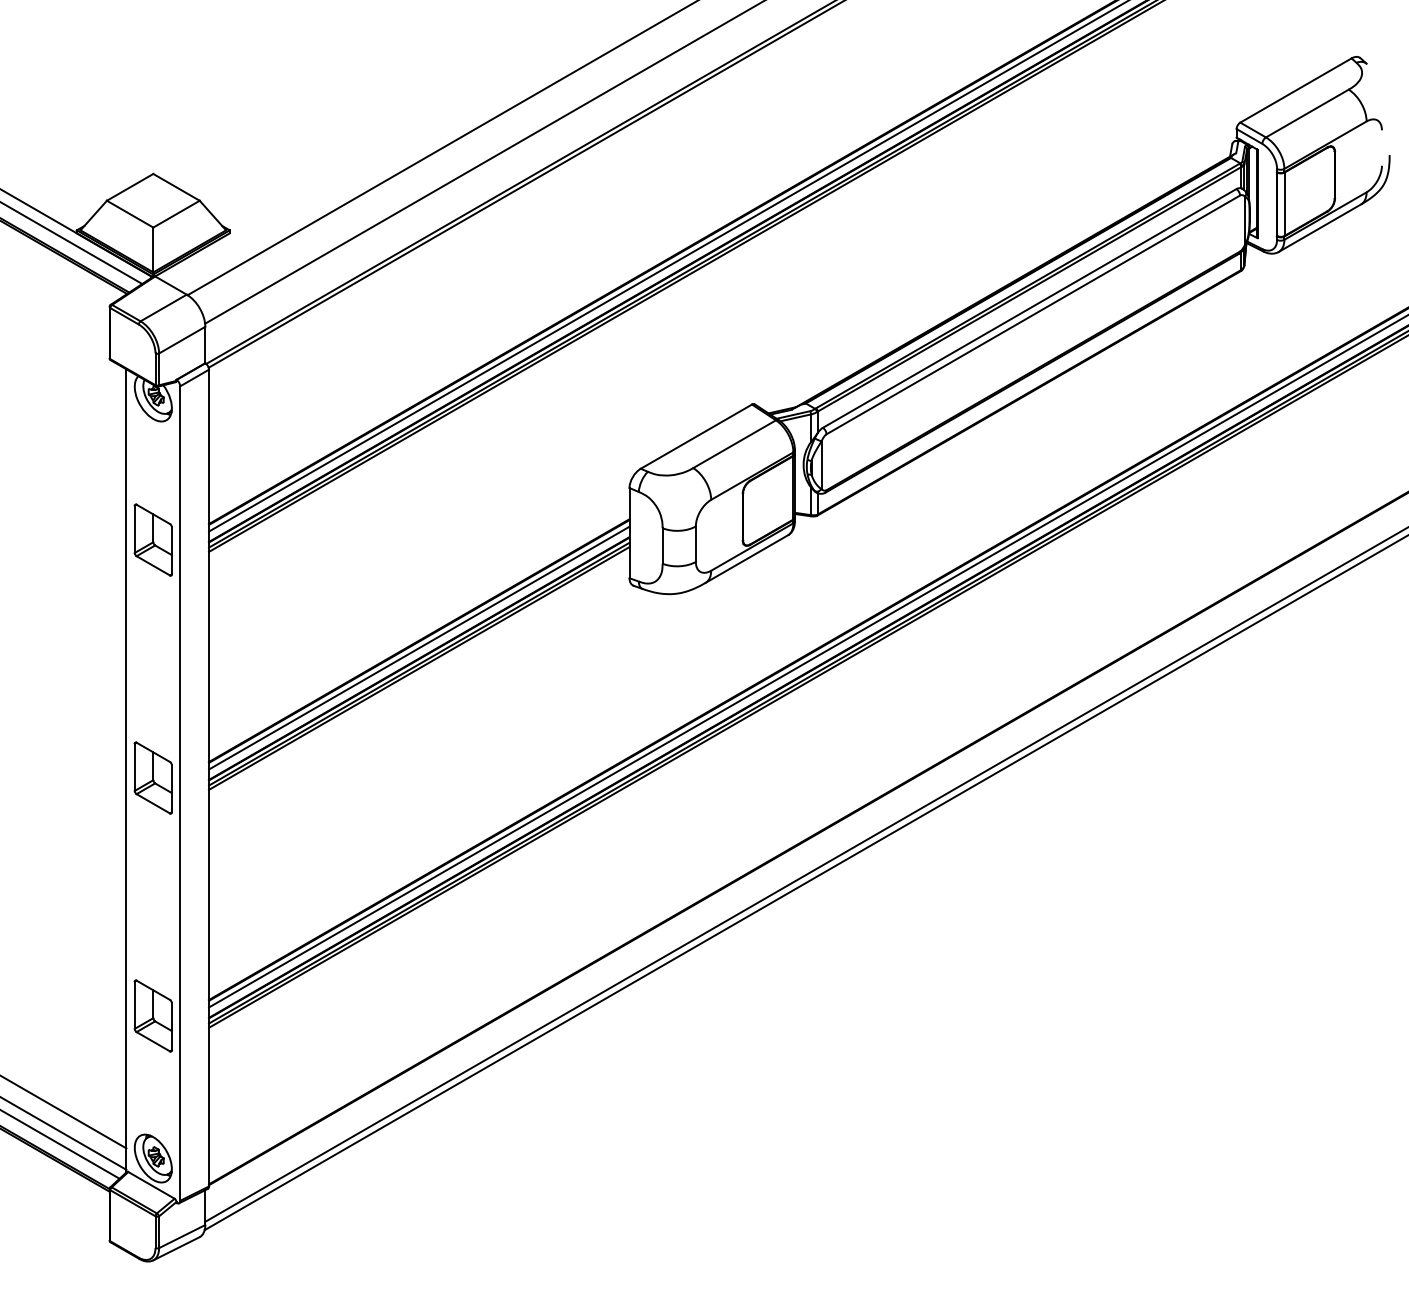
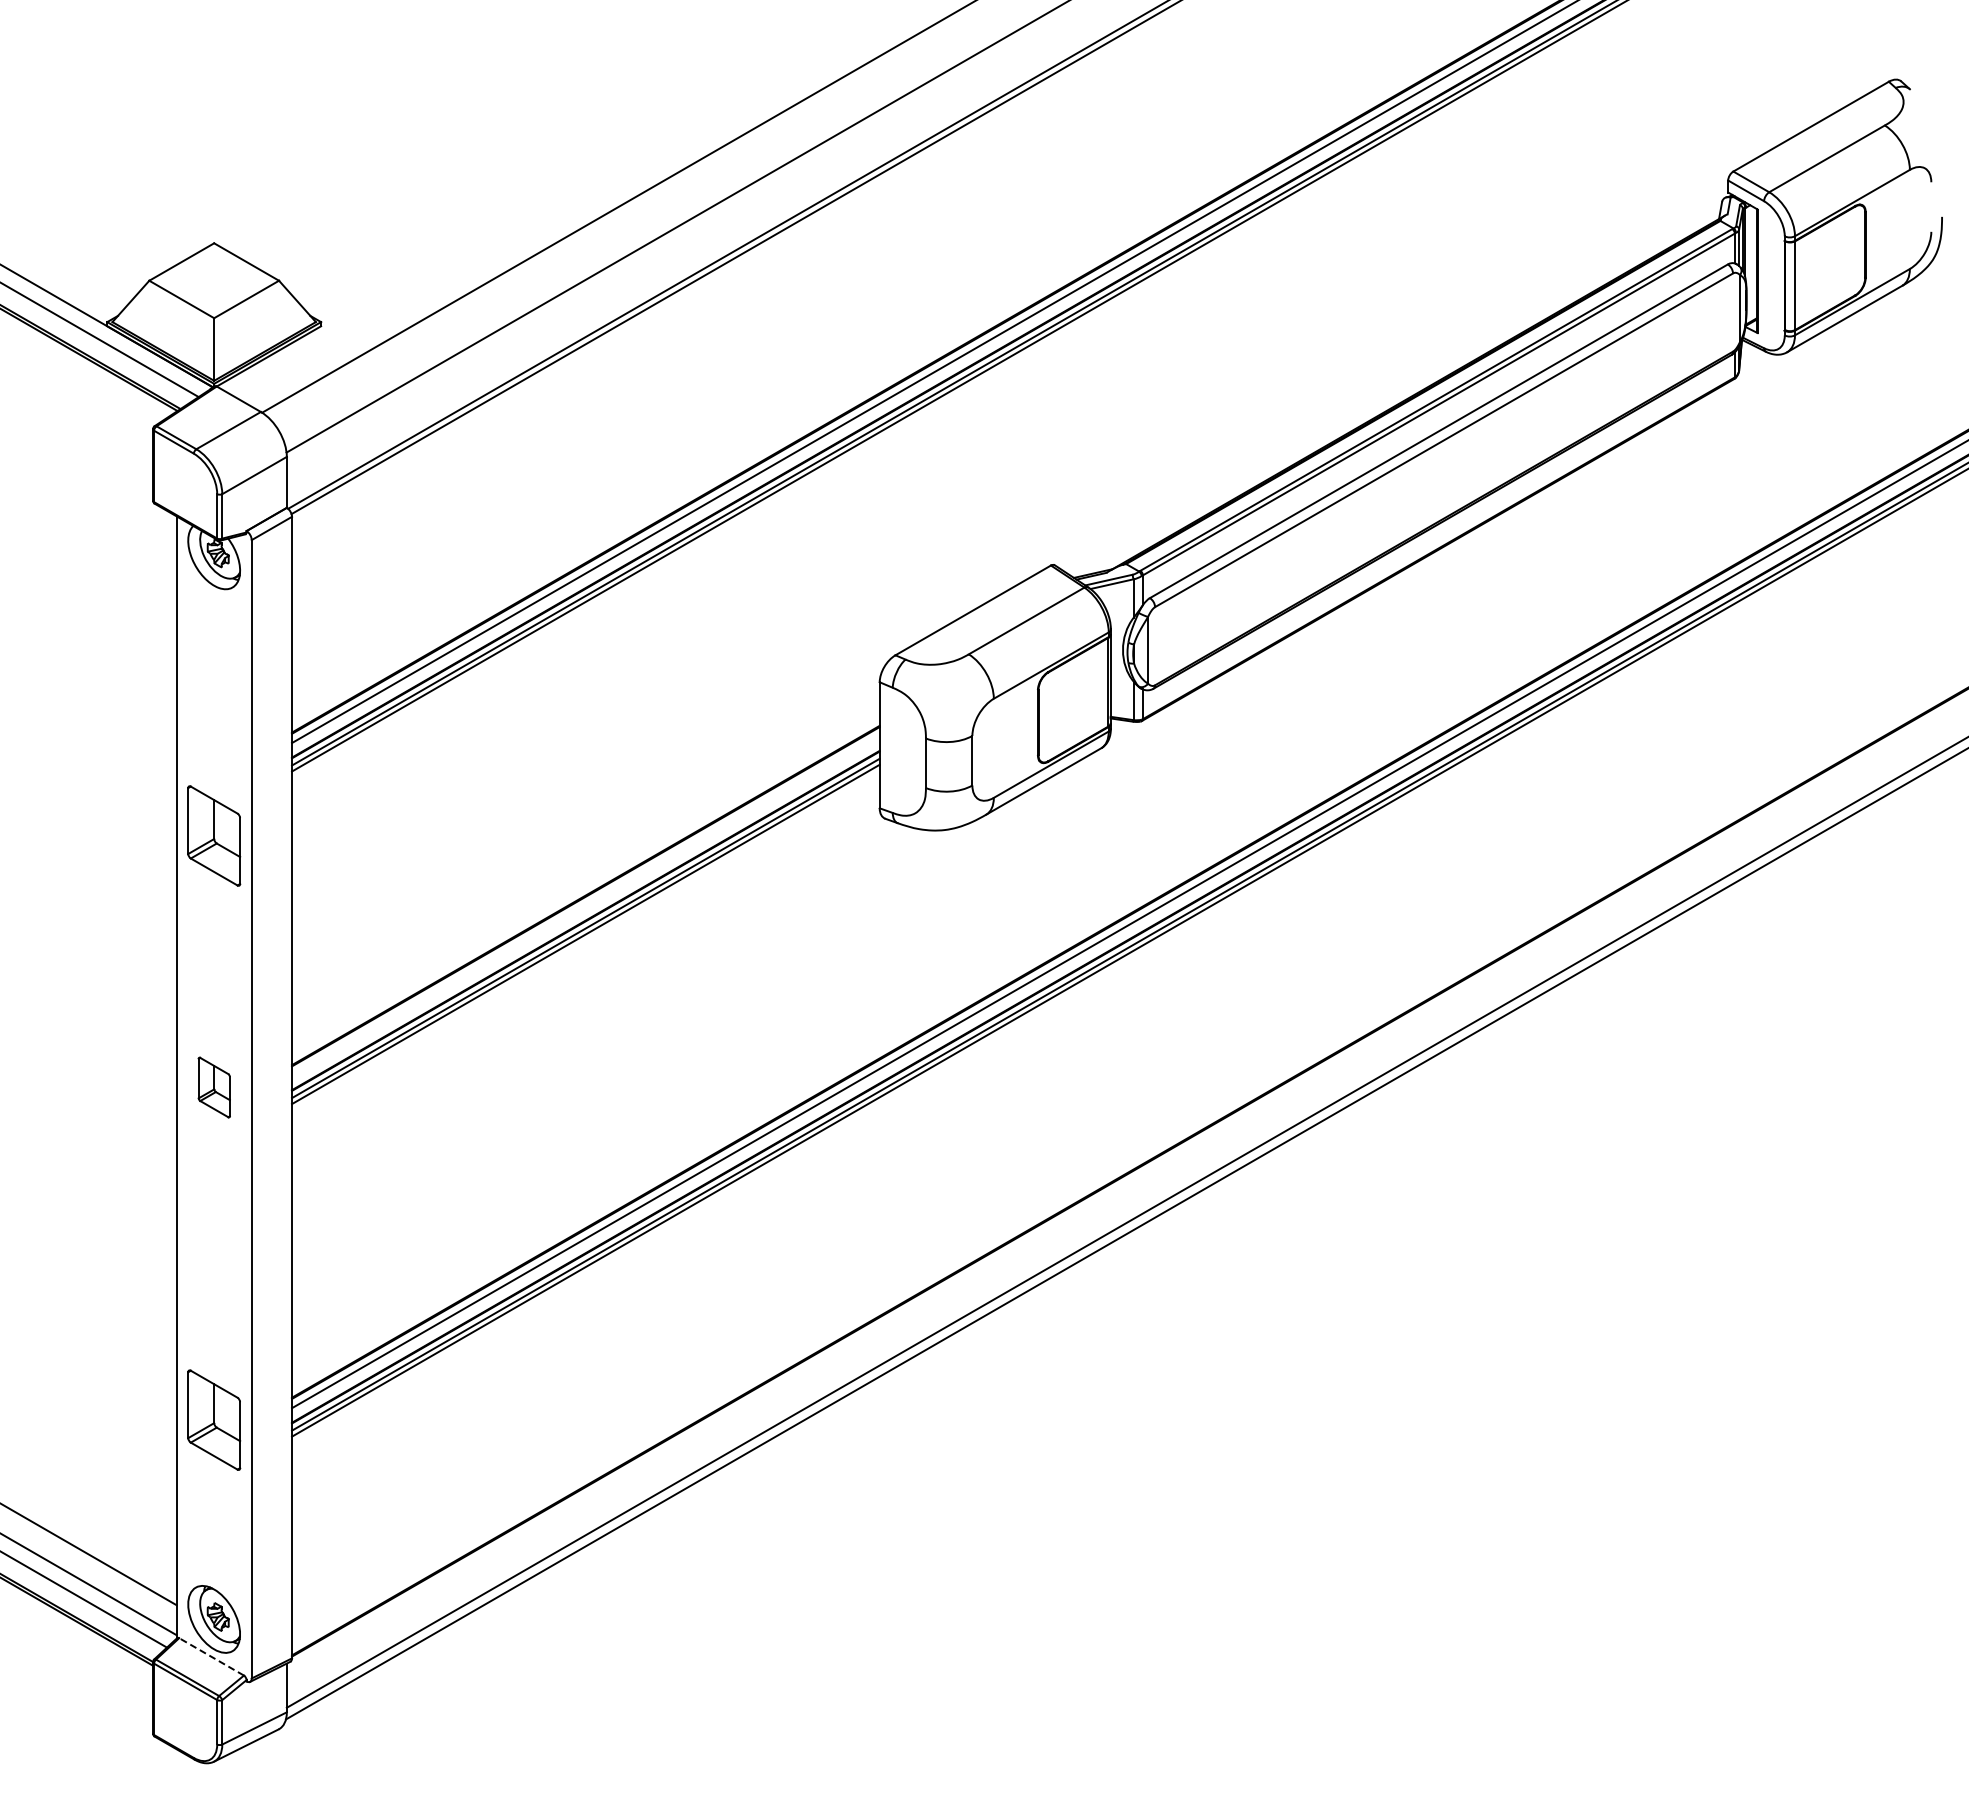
part: (153, 539) -> (214, 835), moved
line: (419, 647) -> (585, 905), removed
part: (153, 778) -> (214, 1087), size x0.6
line: (151, 1185) -> (211, 1656), solid -> dashed

